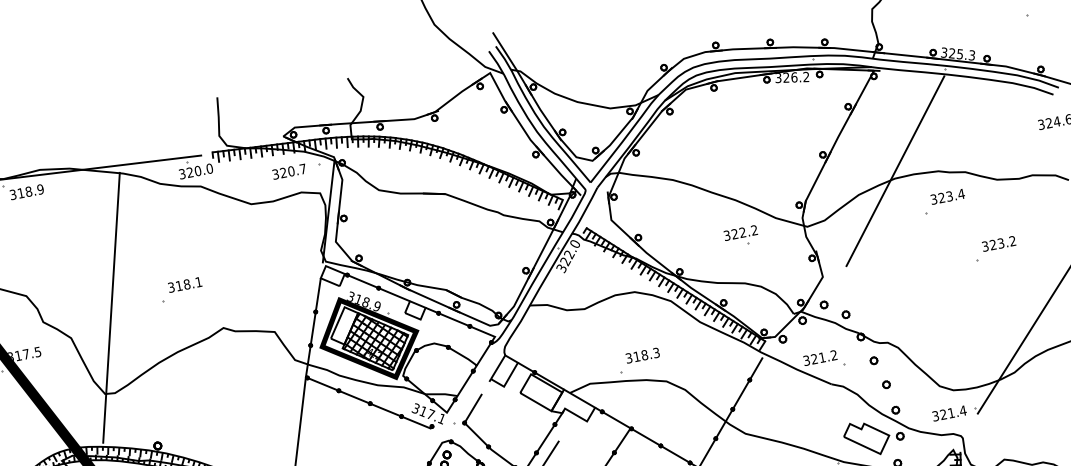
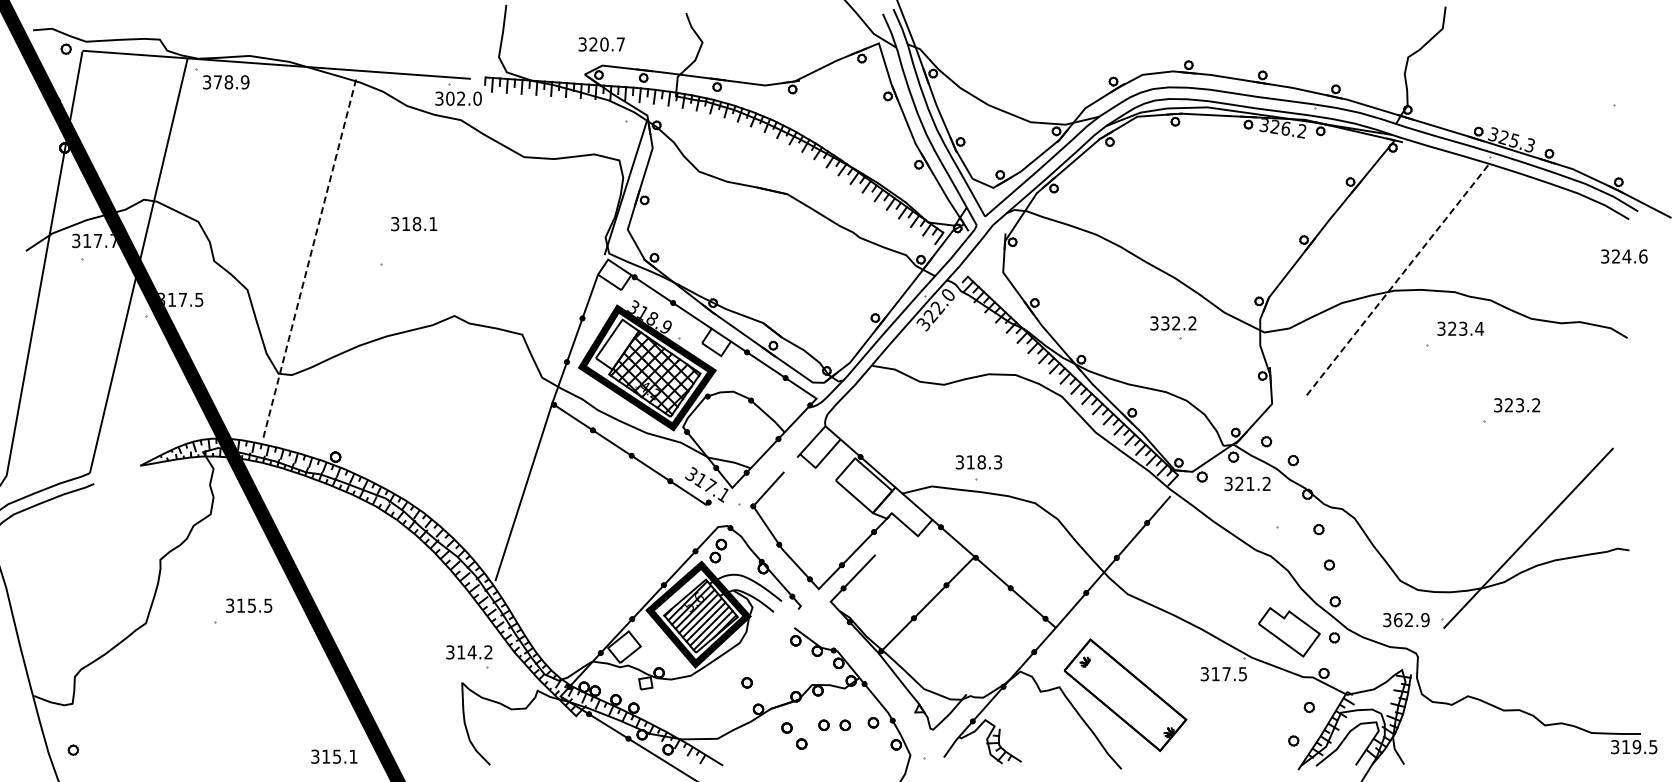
text: (193, 171) -> (455, 98), 320.0 -> 302.0
text: (289, 171) -> (601, 44), moved
line: (895, 171) -> (1396, 281), solid -> dashed
text: (20, 193) -> (217, 82), 318.9 -> 378.9
text: (735, 234) -> (1165, 323), 322.2 -> 332.2
text: (185, 285) -> (414, 224), moved
line: (111, 308) -> (309, 260), solid -> dashed
text: (642, 355) -> (978, 462), moved
text: (820, 357) -> (1247, 483), moved
text: (953, 413) -> (1411, 620), 321.4 -> 362.9

